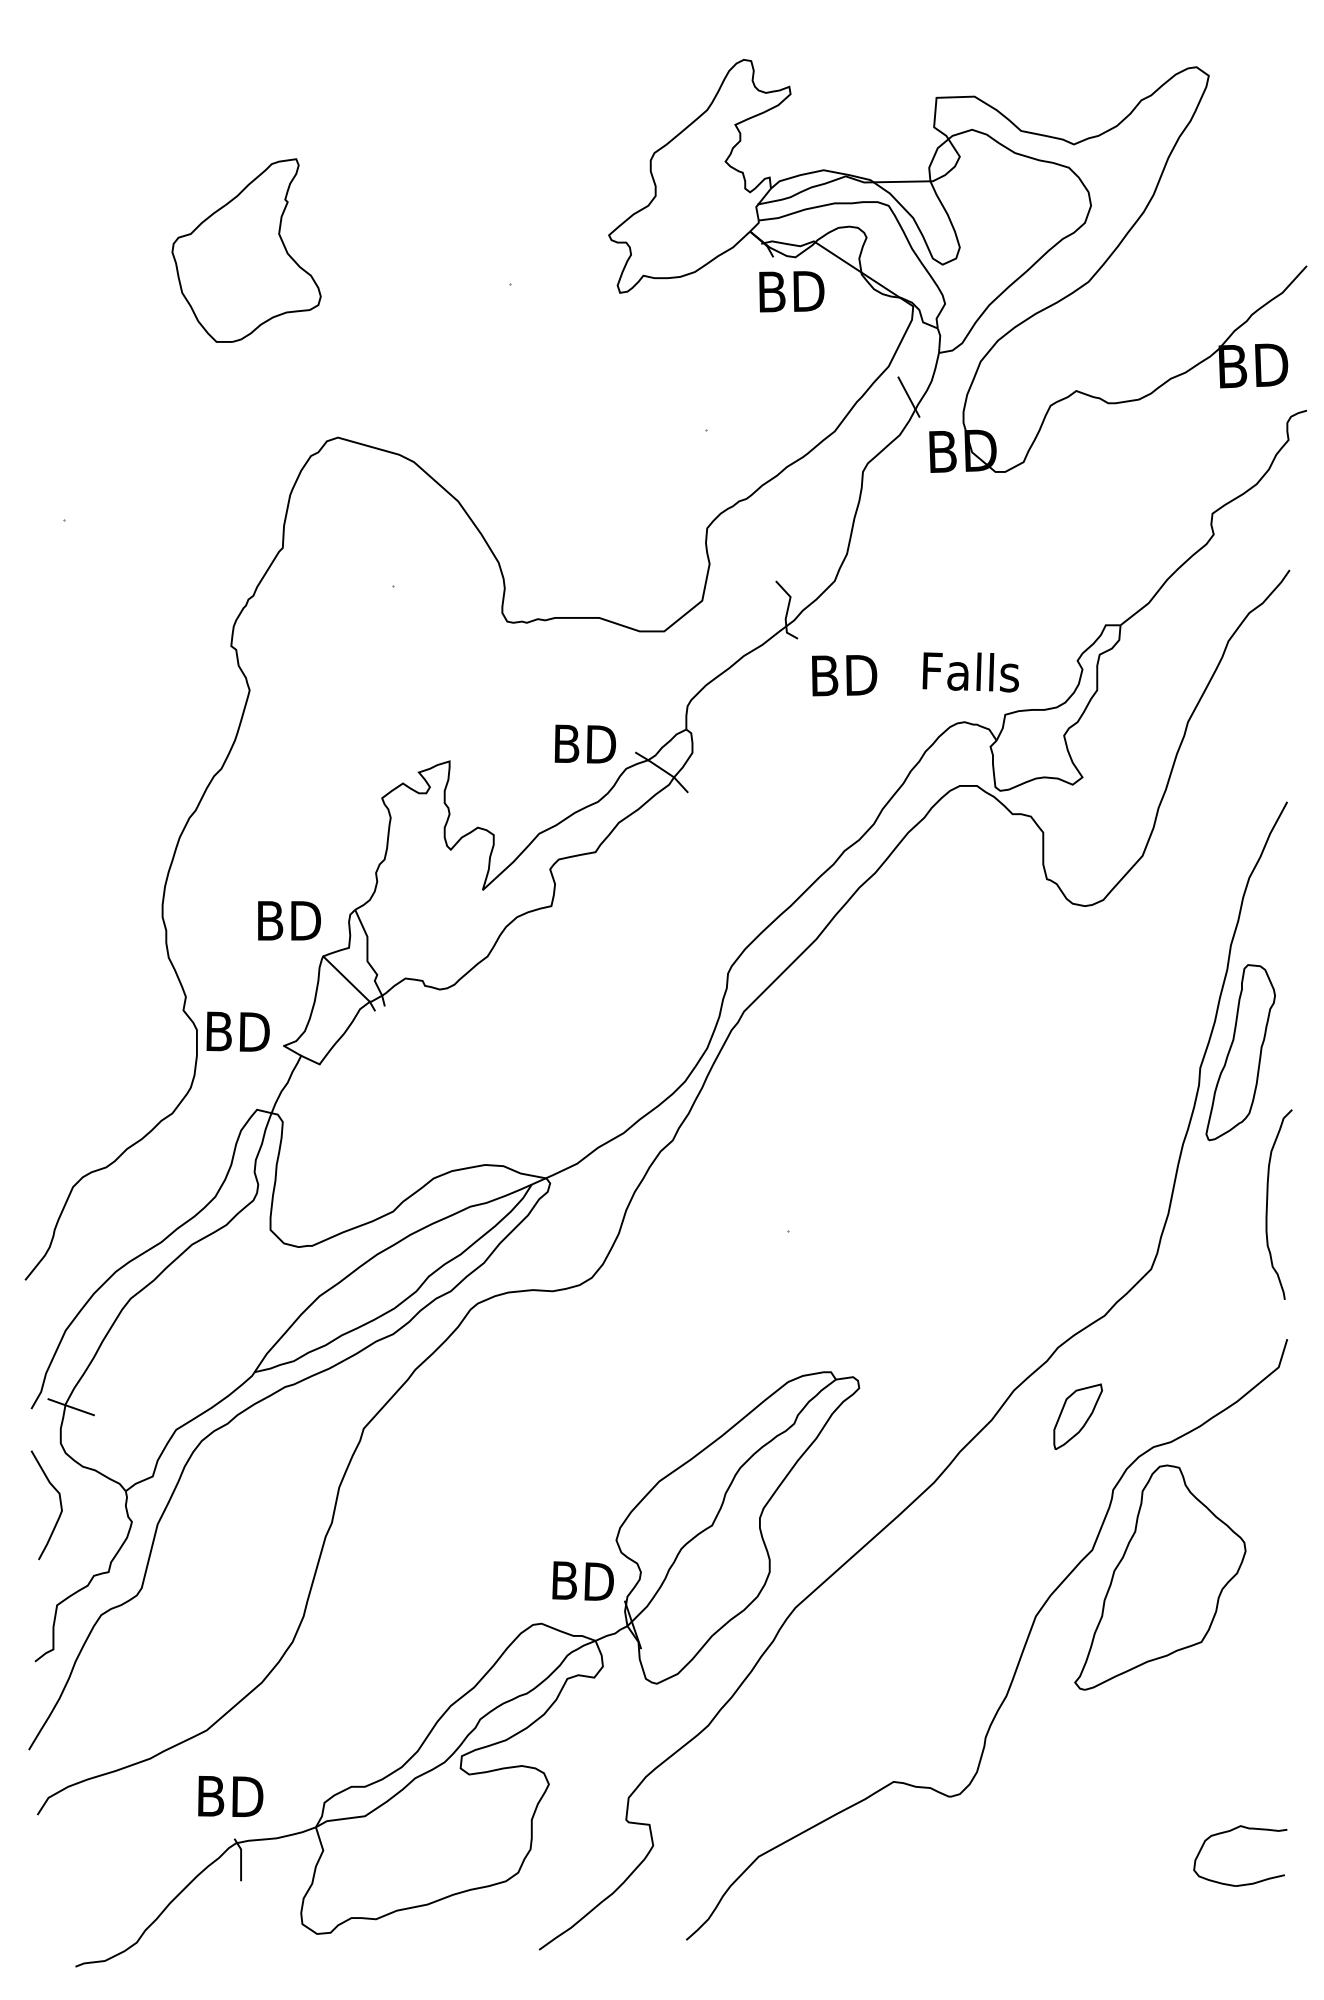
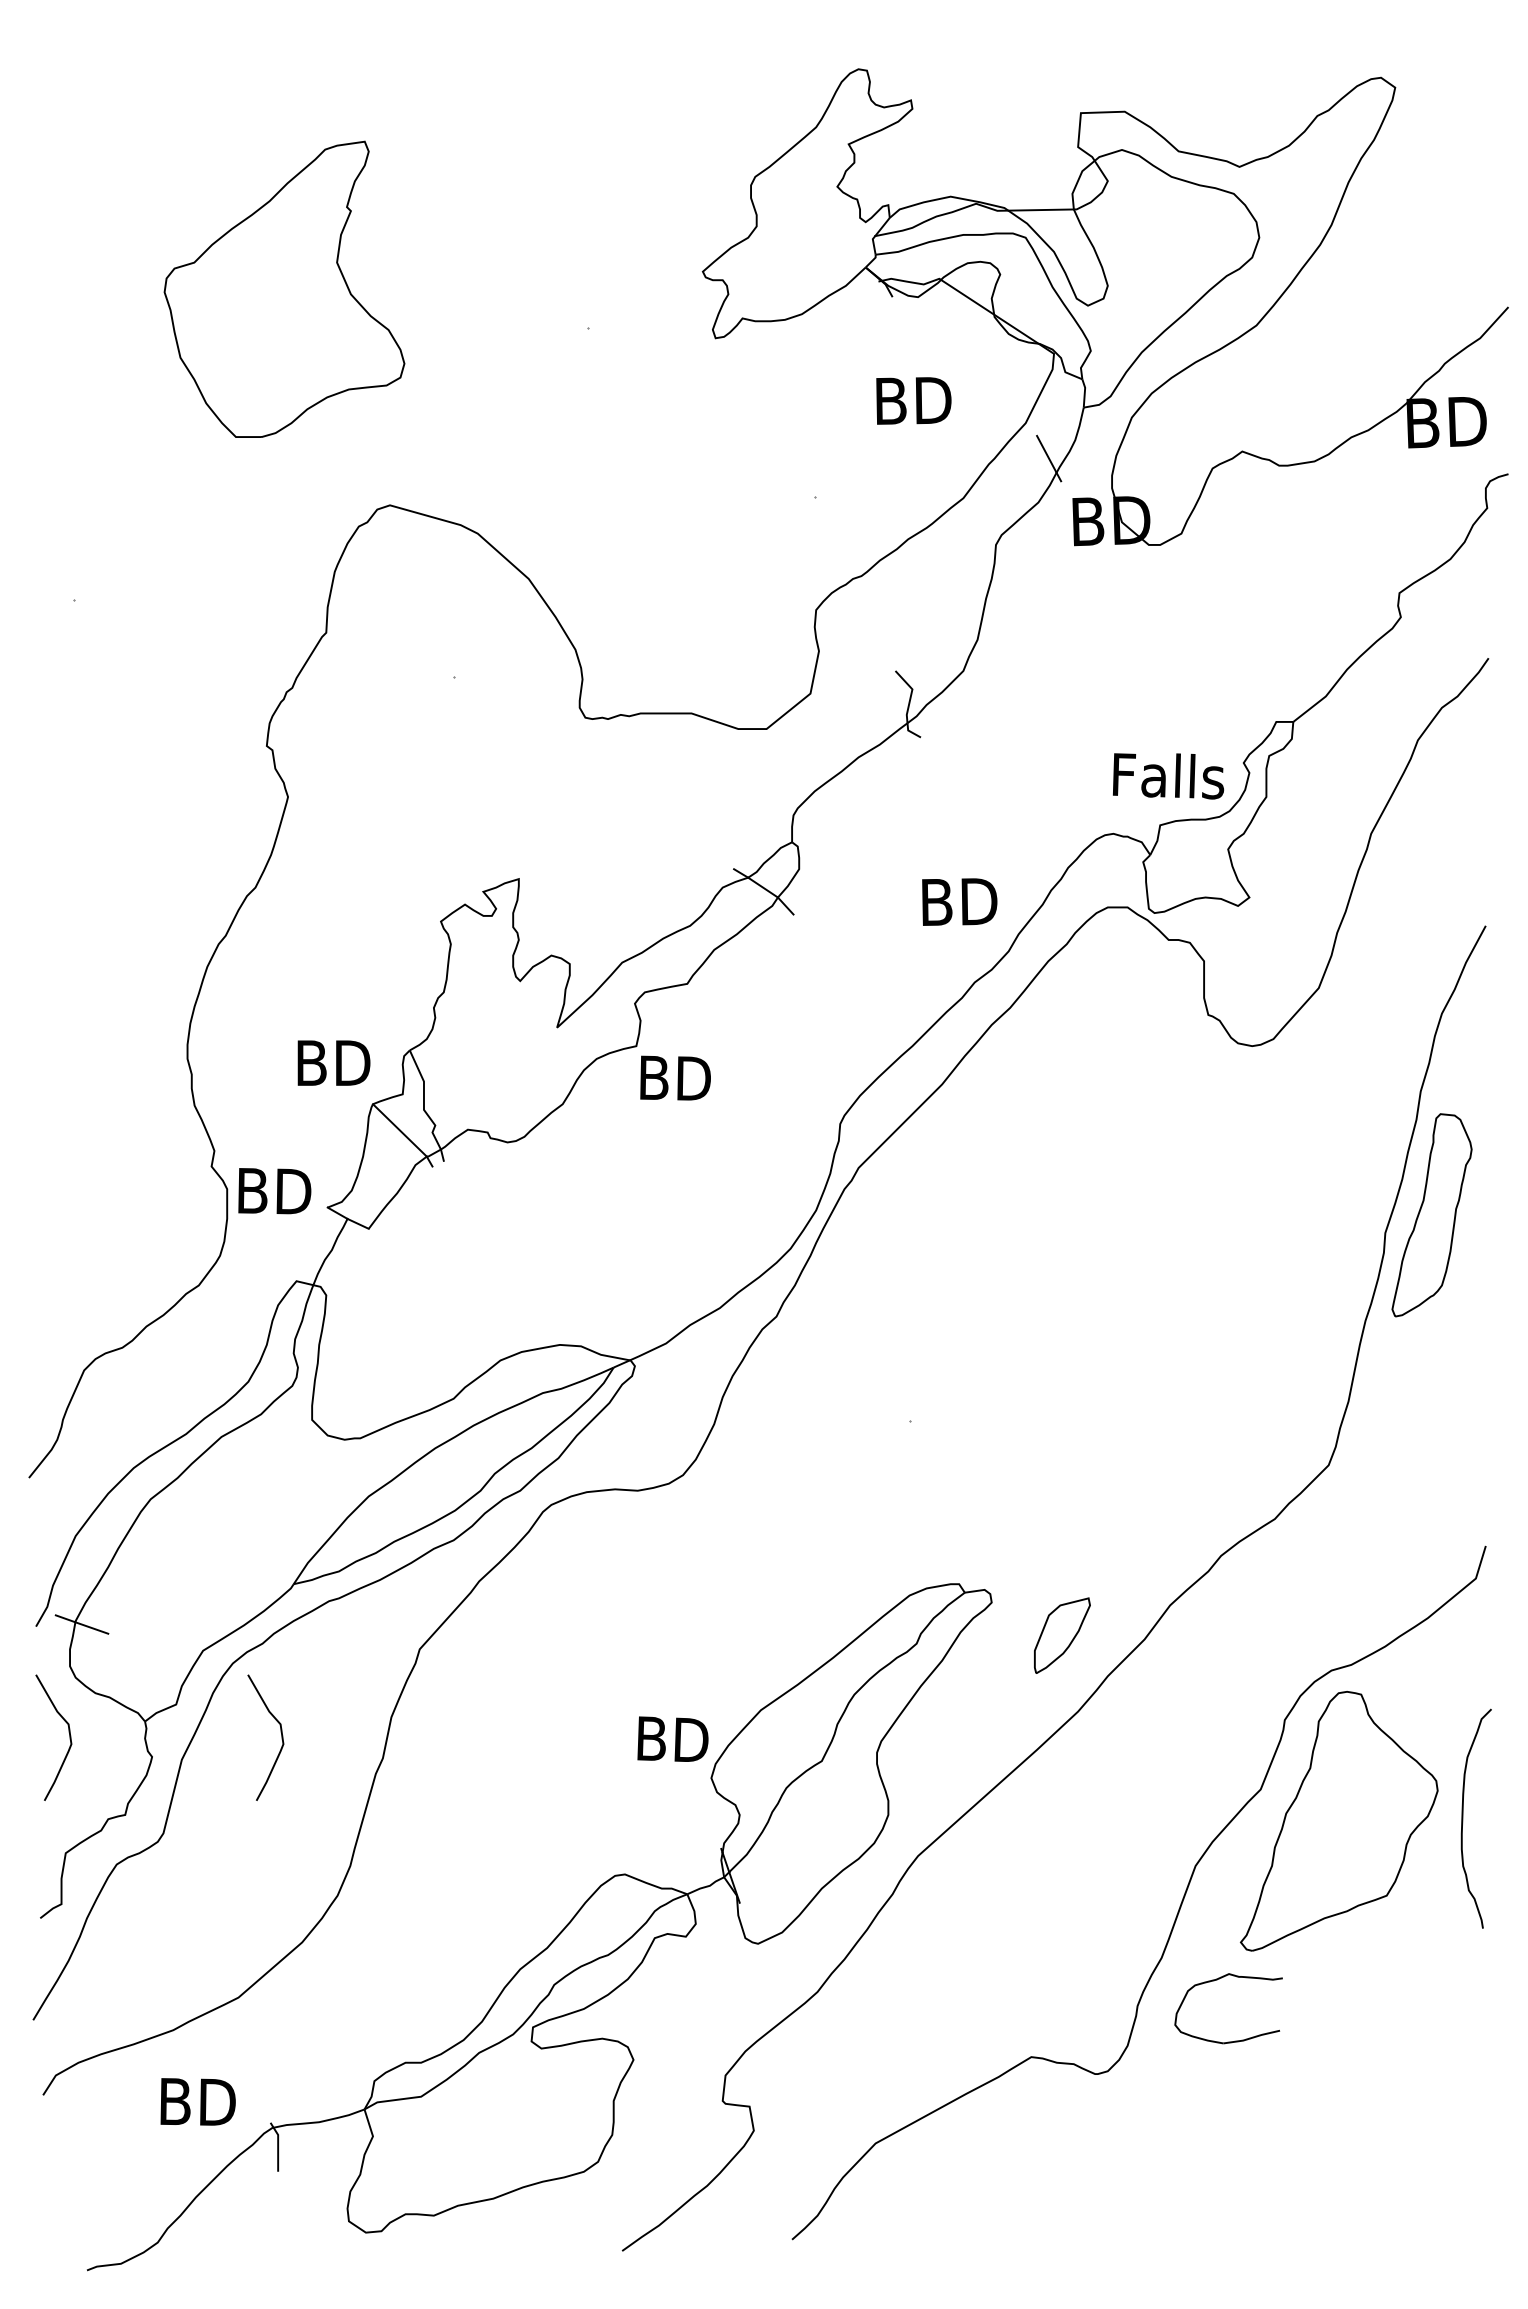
part: (246, 250) -> (284, 289), size x1.4
text: (791, 291) -> (913, 400), moved
text: (970, 672) -> (1168, 776), moved
text: (844, 675) -> (959, 901), moved
text: (585, 743) -> (675, 1077), moved
curve: (1267, 1204) -> (1463, 1818), moved
part: (1078, 1416) -> (1062, 1635), moved
curve: (243, 1500) -> (280, 1732), added
text: (582, 1580) -> (672, 1738), moved
text: (230, 1796) -> (197, 2101), moved
part: (1230, 1831) -> (1217, 1980), moved

